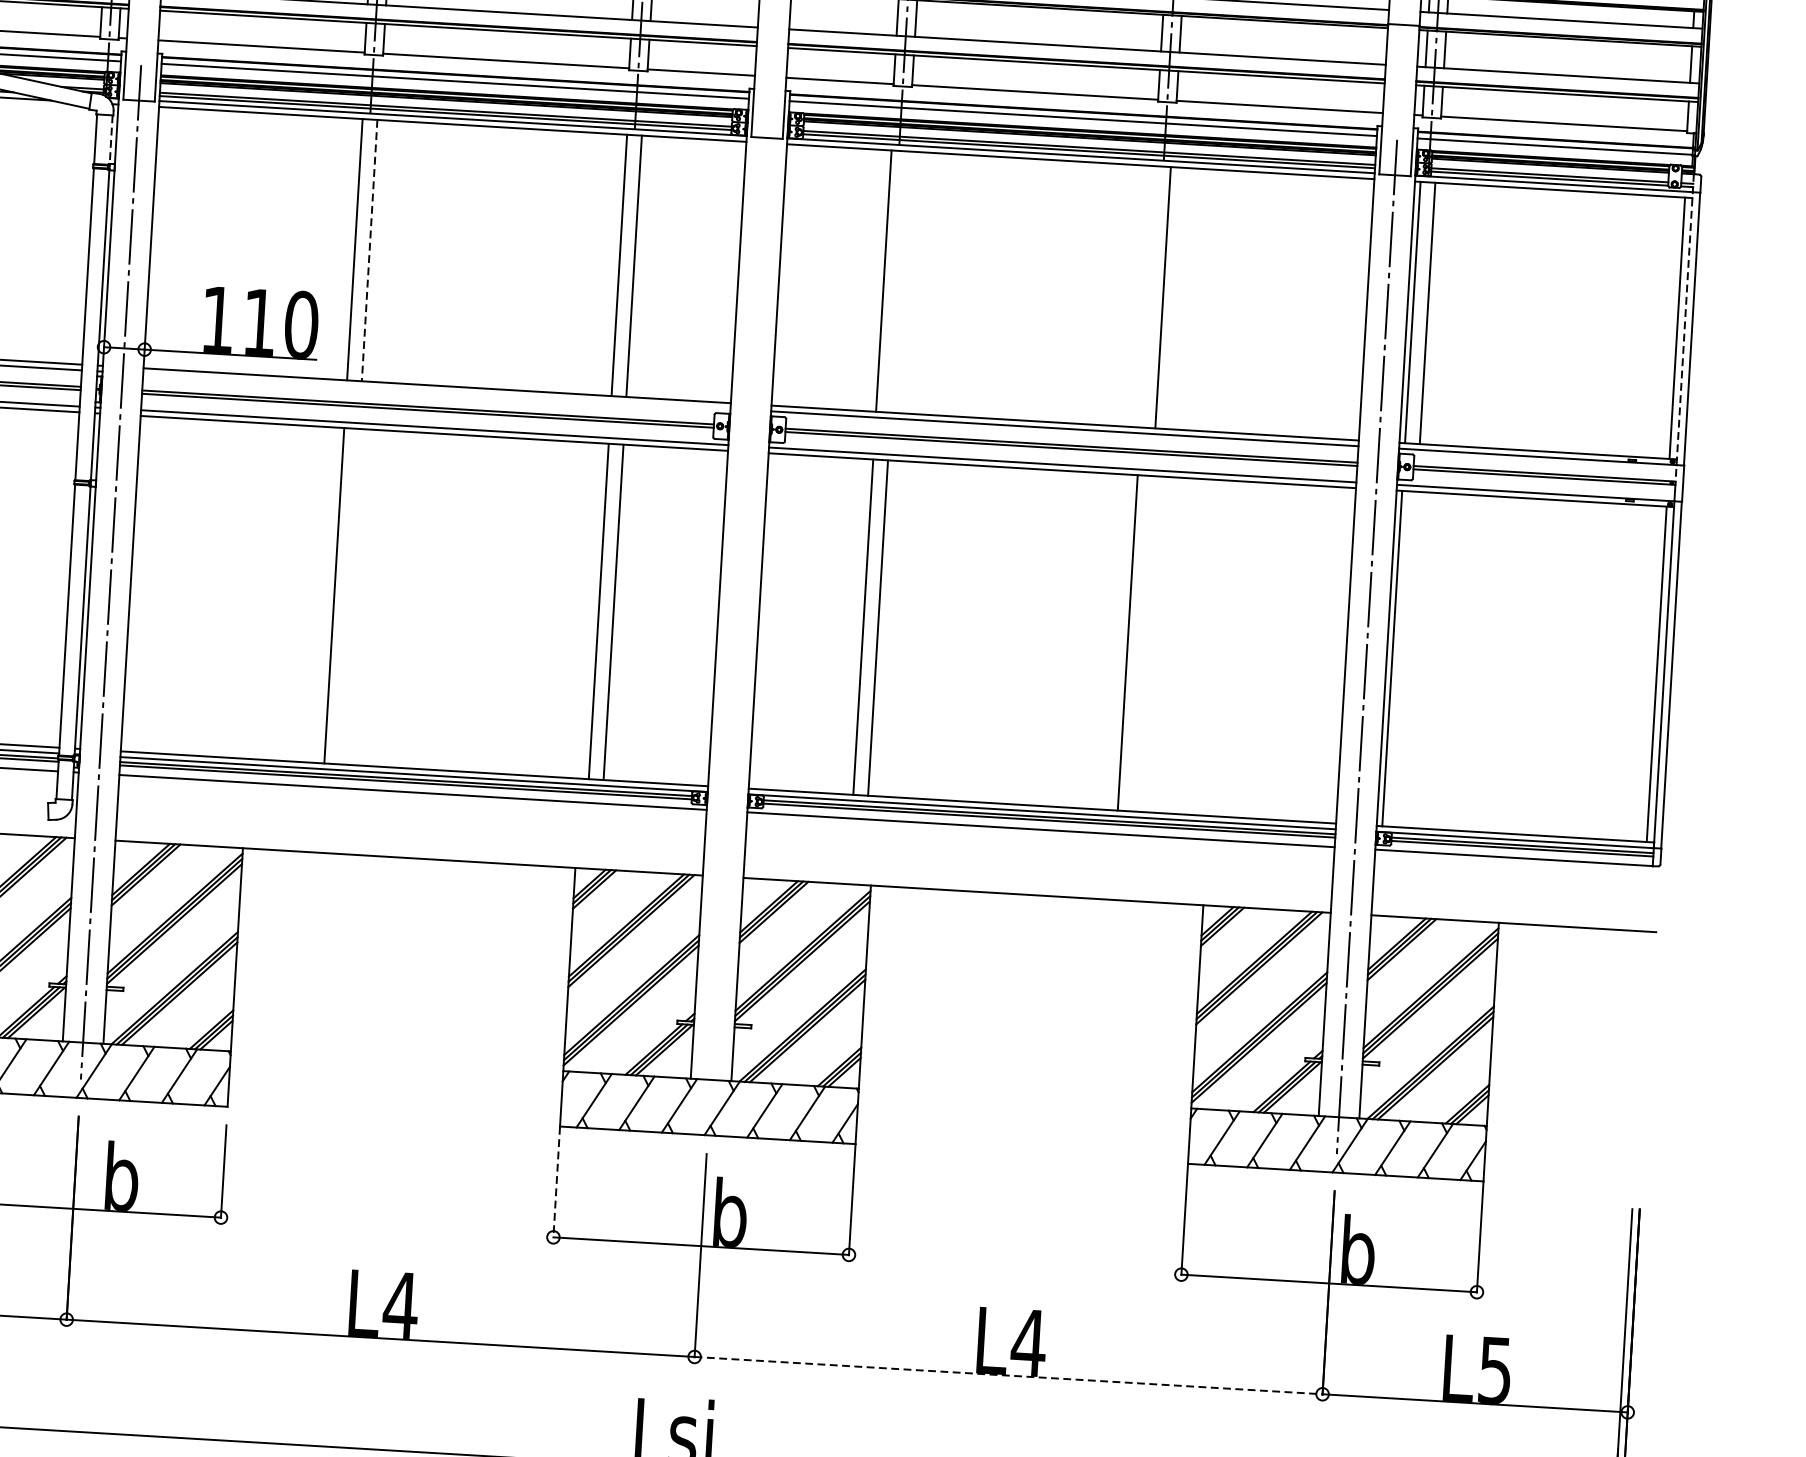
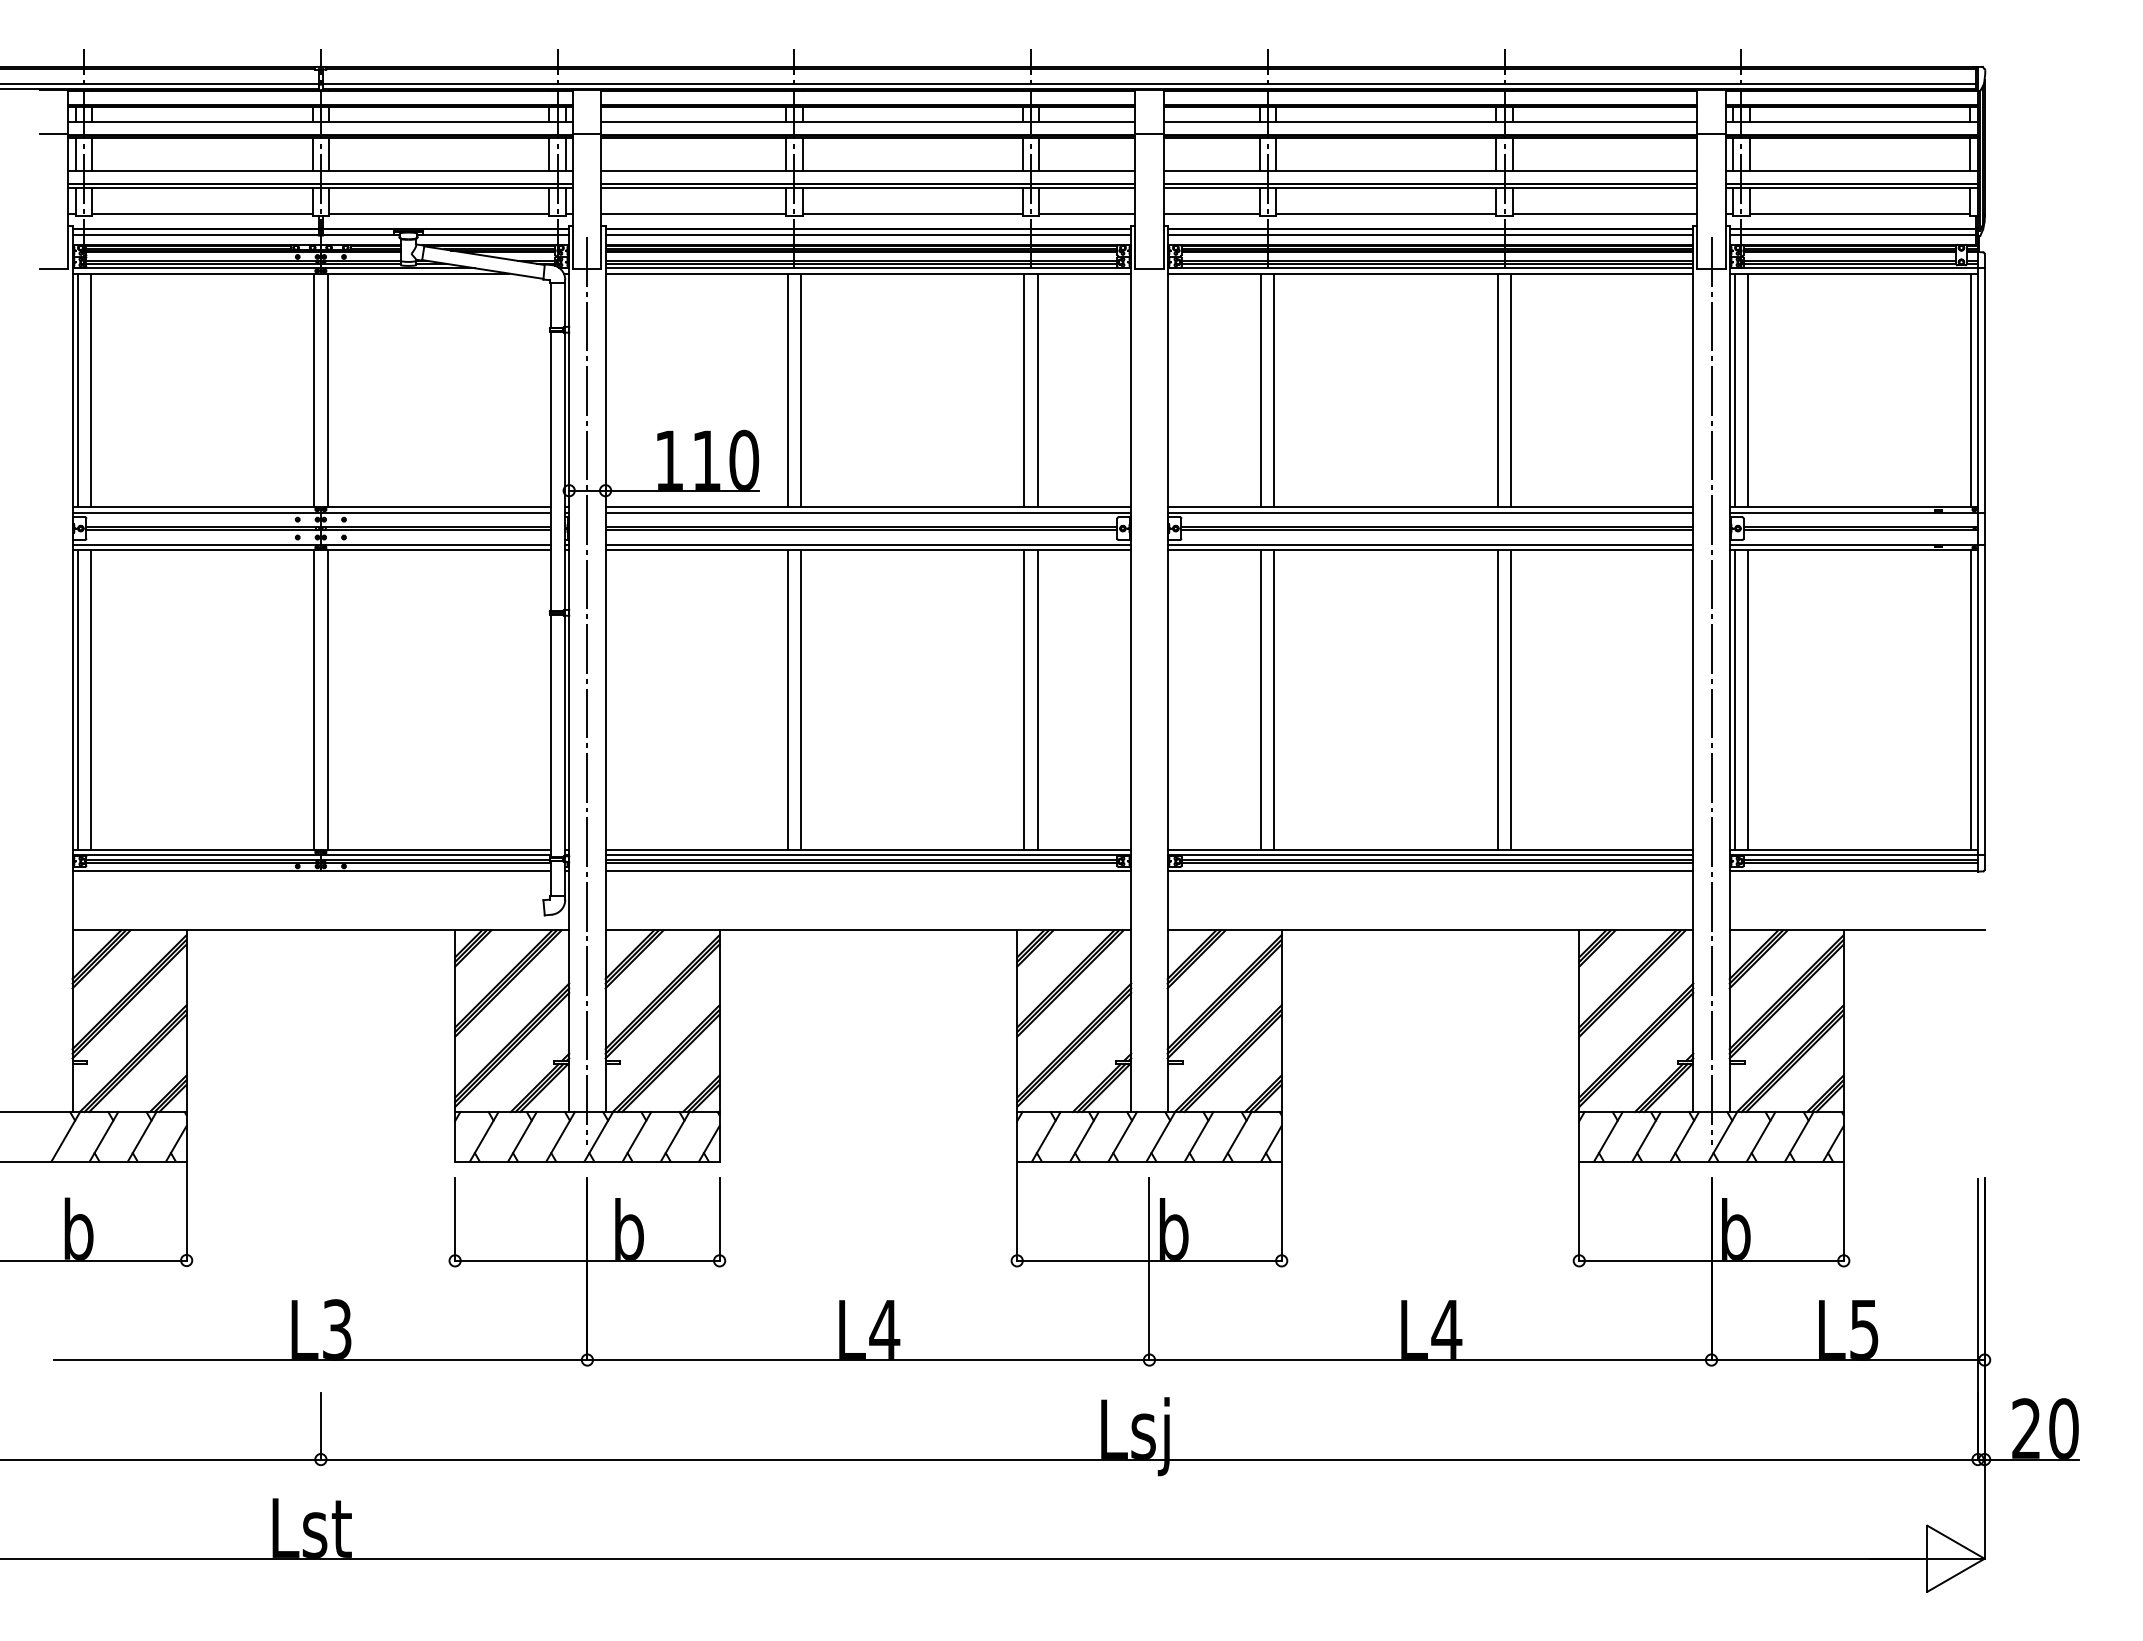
line: (111, 139) -> (564, 305), dashed -> solid
line: (369, 250) -> (800, 390), dashed -> solid
line: (898, 282) -> (1274, 390), added
line: (1147, 296) -> (1497, 390), added
line: (1685, 328) -> (1978, 390), dashed -> solid
line: (436, 391) -> (868, 512), added
line: (348, 596) -> (800, 700), added
line: (1142, 644) -> (1511, 700), added
line: (1406, 659) -> (1747, 700), added
line: (557, 1182) -> (1017, 1211), dashed -> solid
line: (1009, 1376) -> (1431, 1360), dashed -> solid

